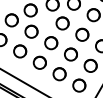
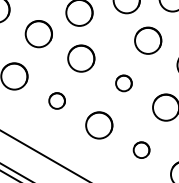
circle: (51, 43) -> (124, 83), size x0.6
circle: (20, 51) -> (57, 101), size x0.6
circle: (59, 74) -> (141, 150), size x0.6

